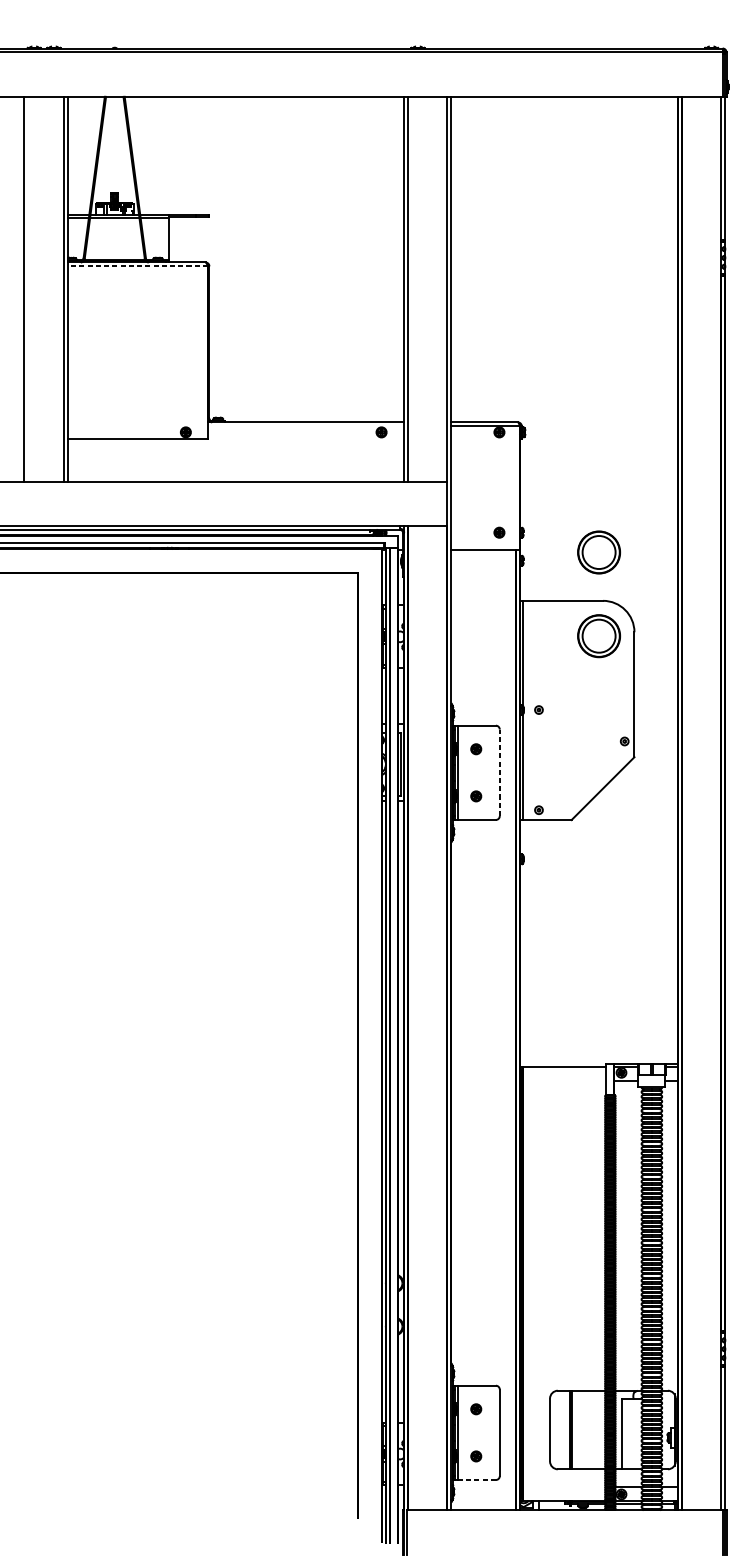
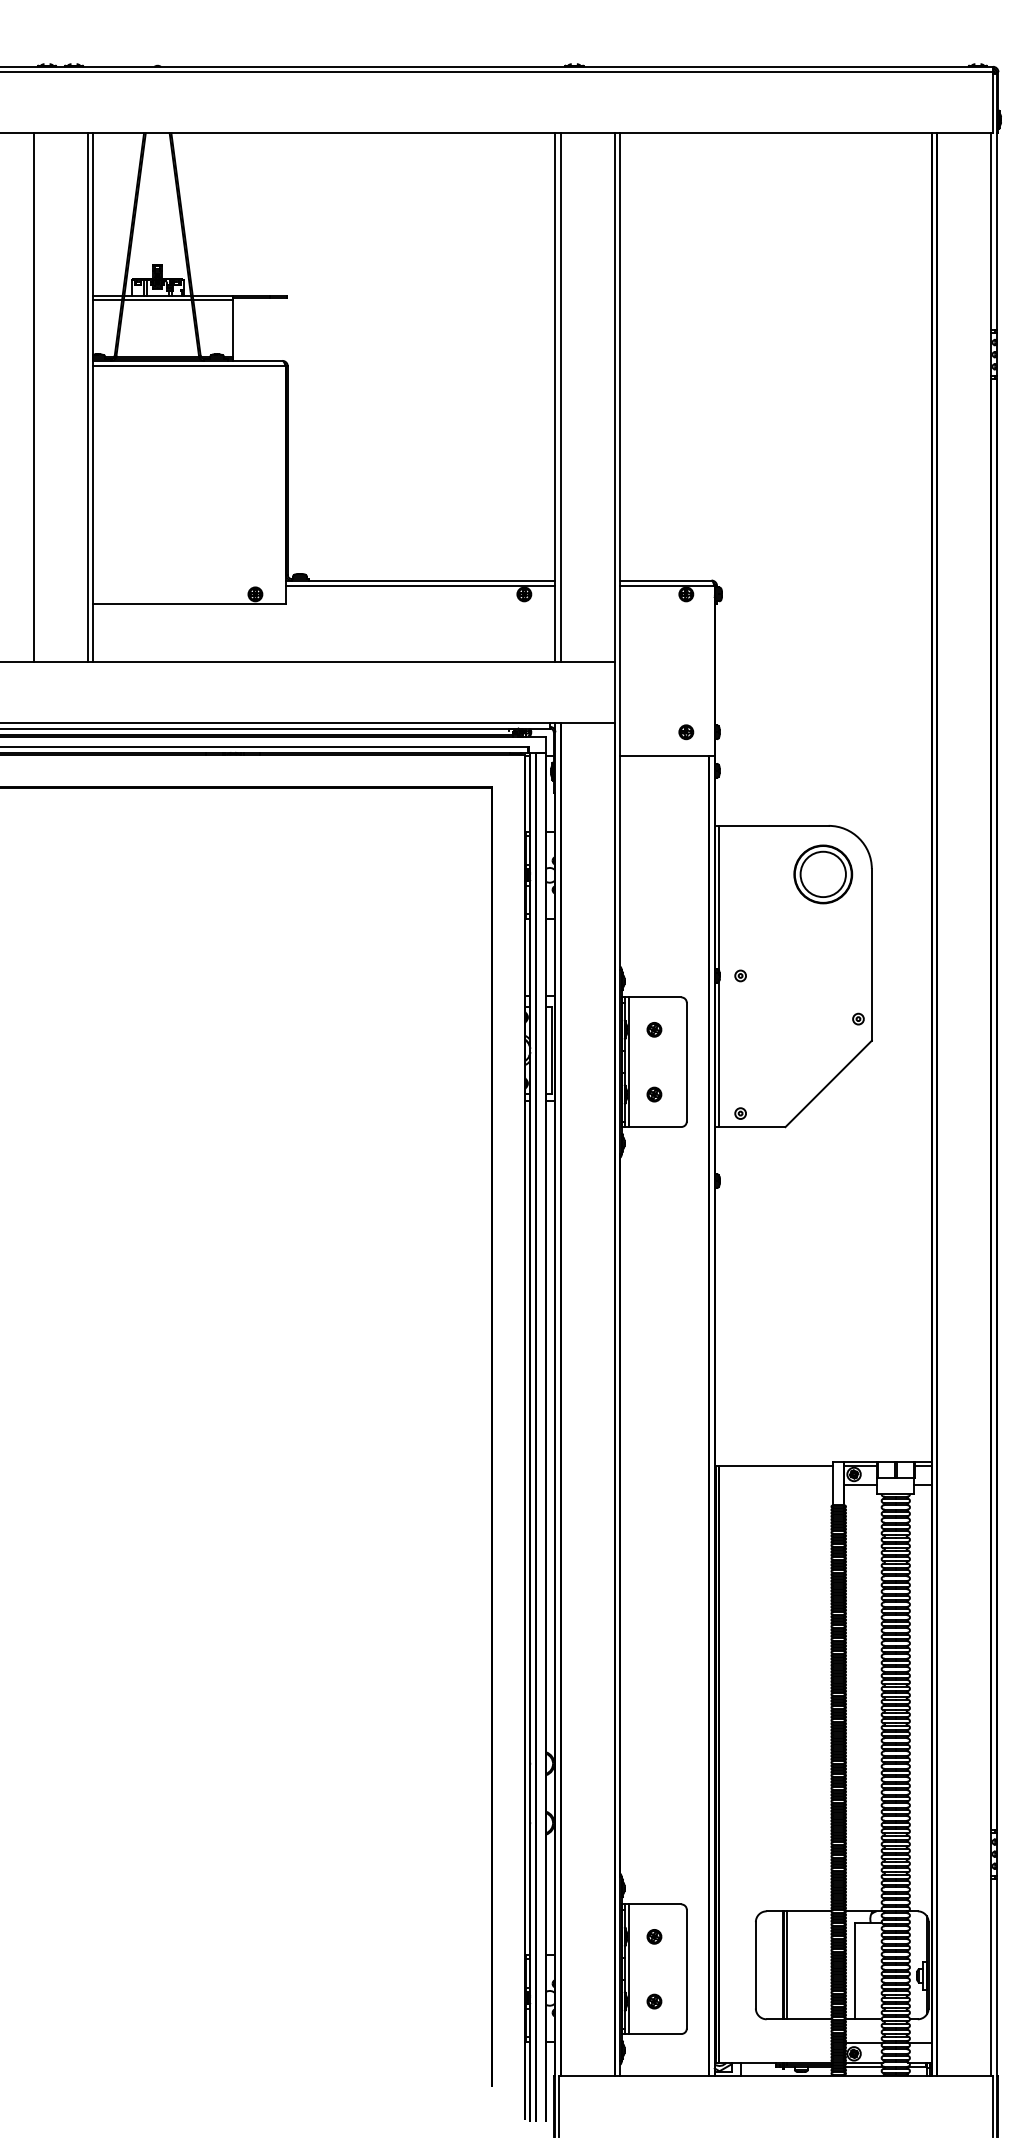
line: (137, 266) -> (188, 366), dashed -> solid
line: (306, 426) -> (420, 586), added
part: (599, 552) -> (823, 759), removed
line: (499, 772) -> (686, 1061), dashed -> solid
line: (476, 1480) -> (654, 2034), dashed -> solid

